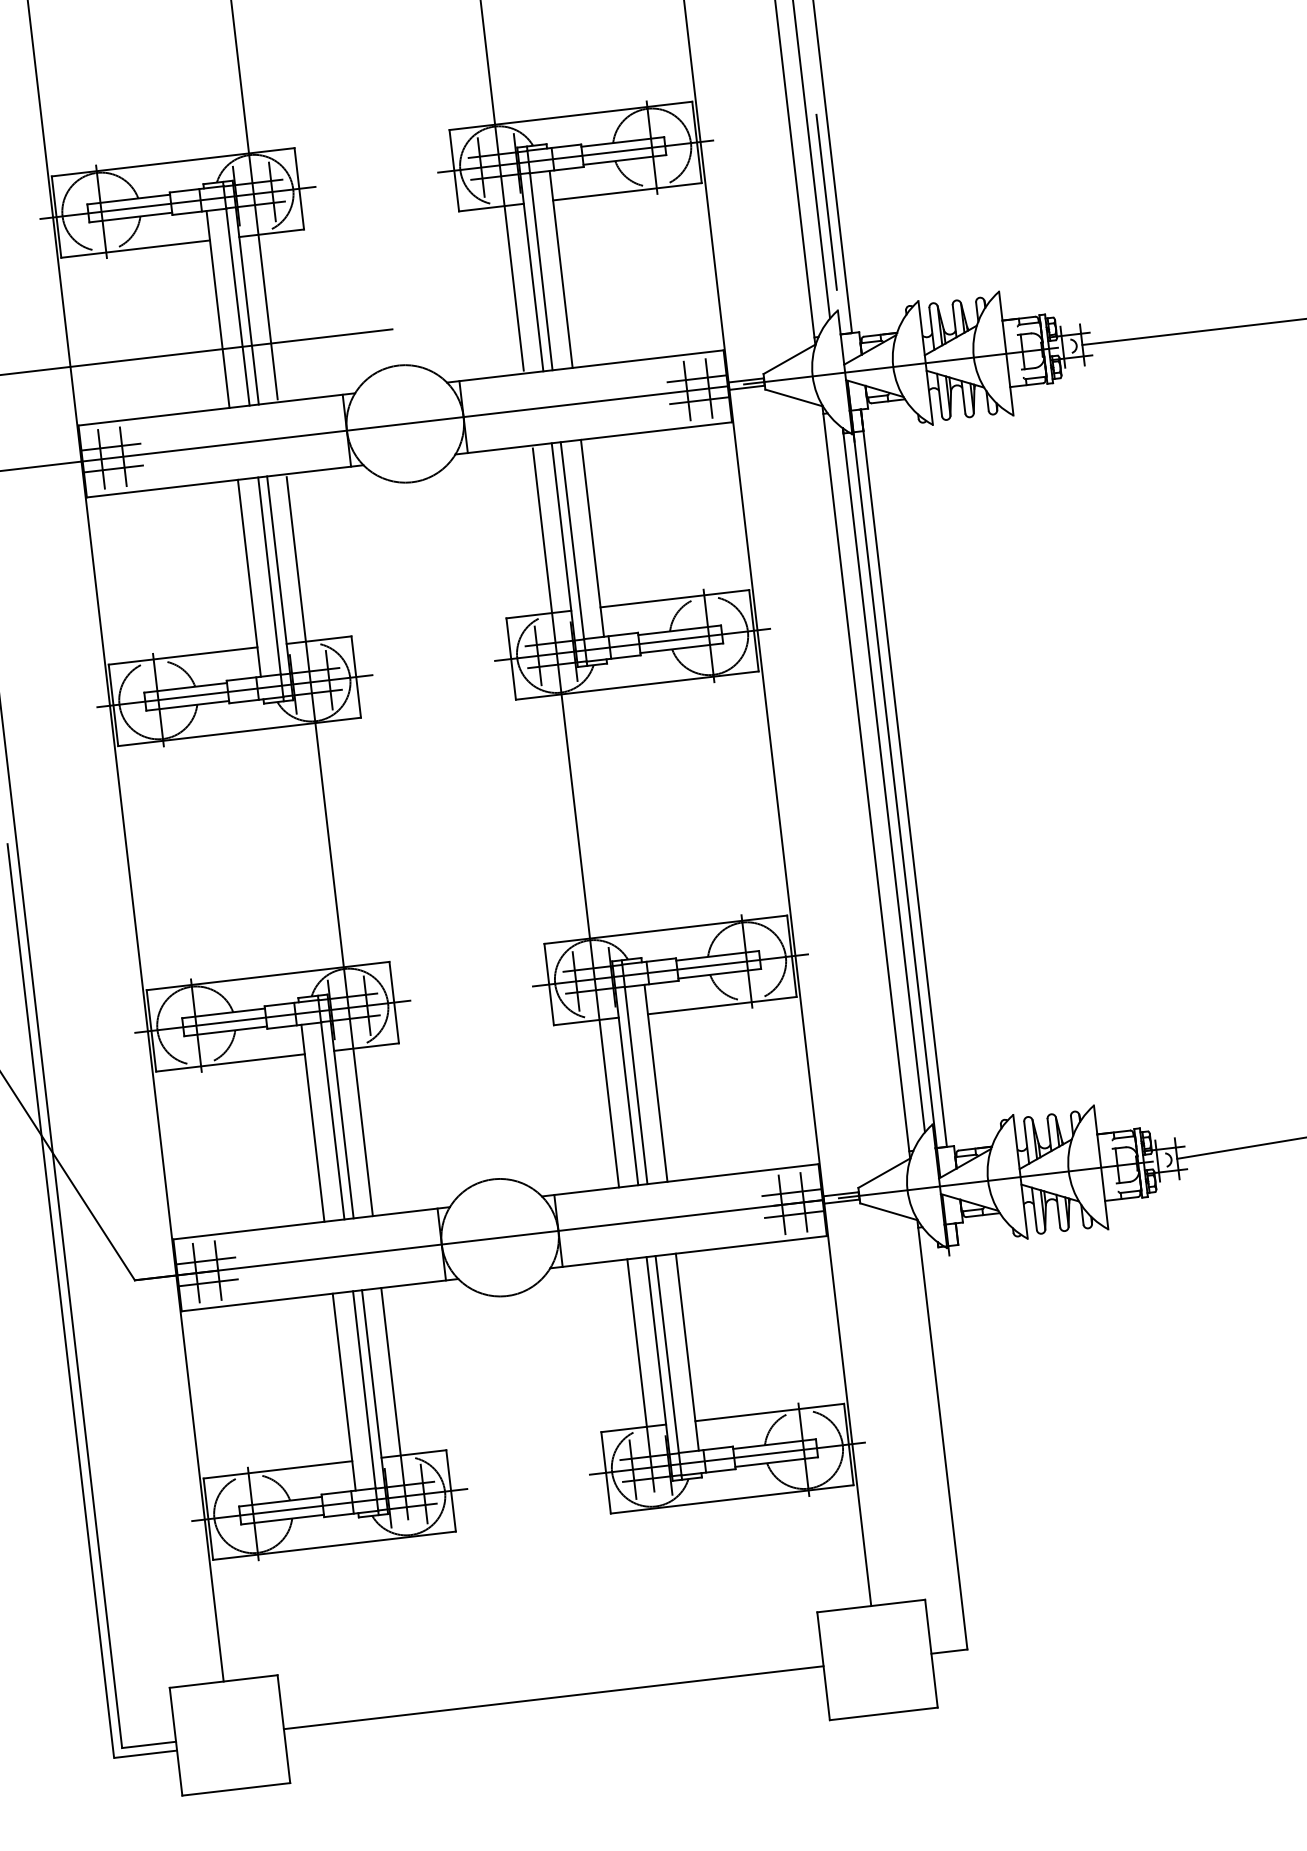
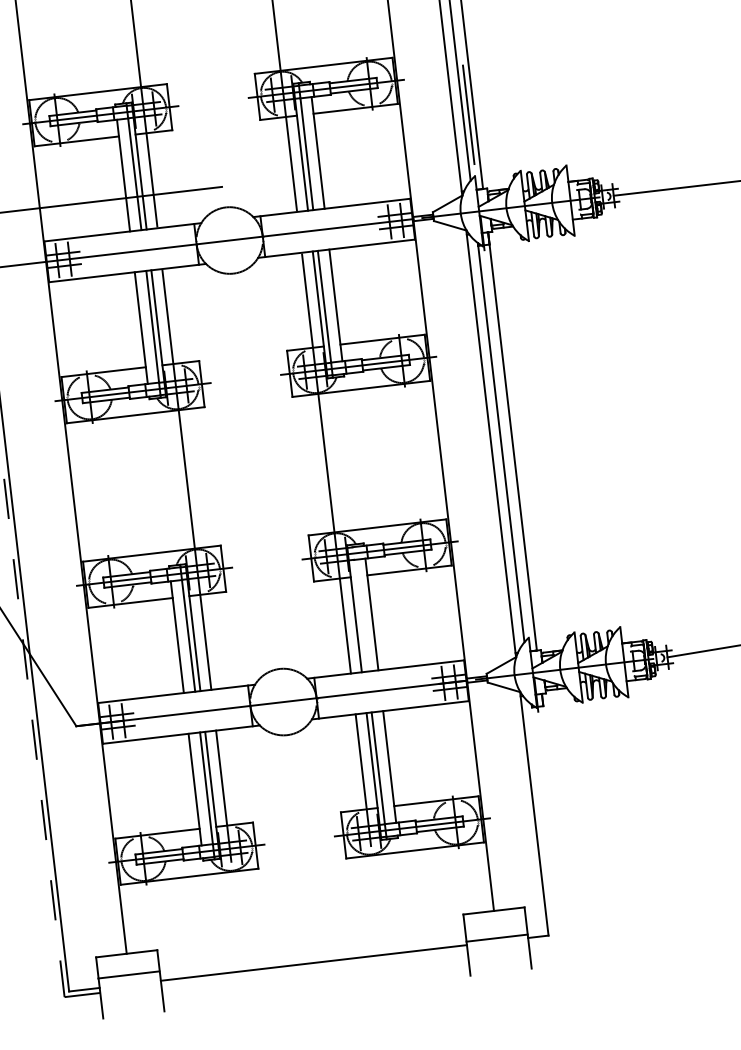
line: (893, 778) -> (506, 441), removed
line: (634, 1070) -> (359, 607), removed
line: (61, 1300) -> (34, 737), solid -> dashed
line: (882, 1712) -> (496, 937), moved
line: (235, 1788) -> (128, 974), moved

